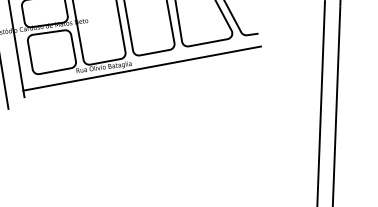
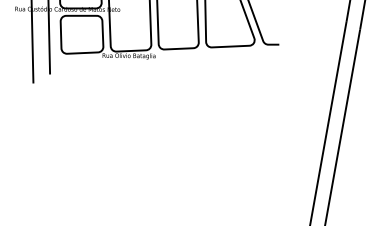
line: (141, 68) -> (164, 62), removed

